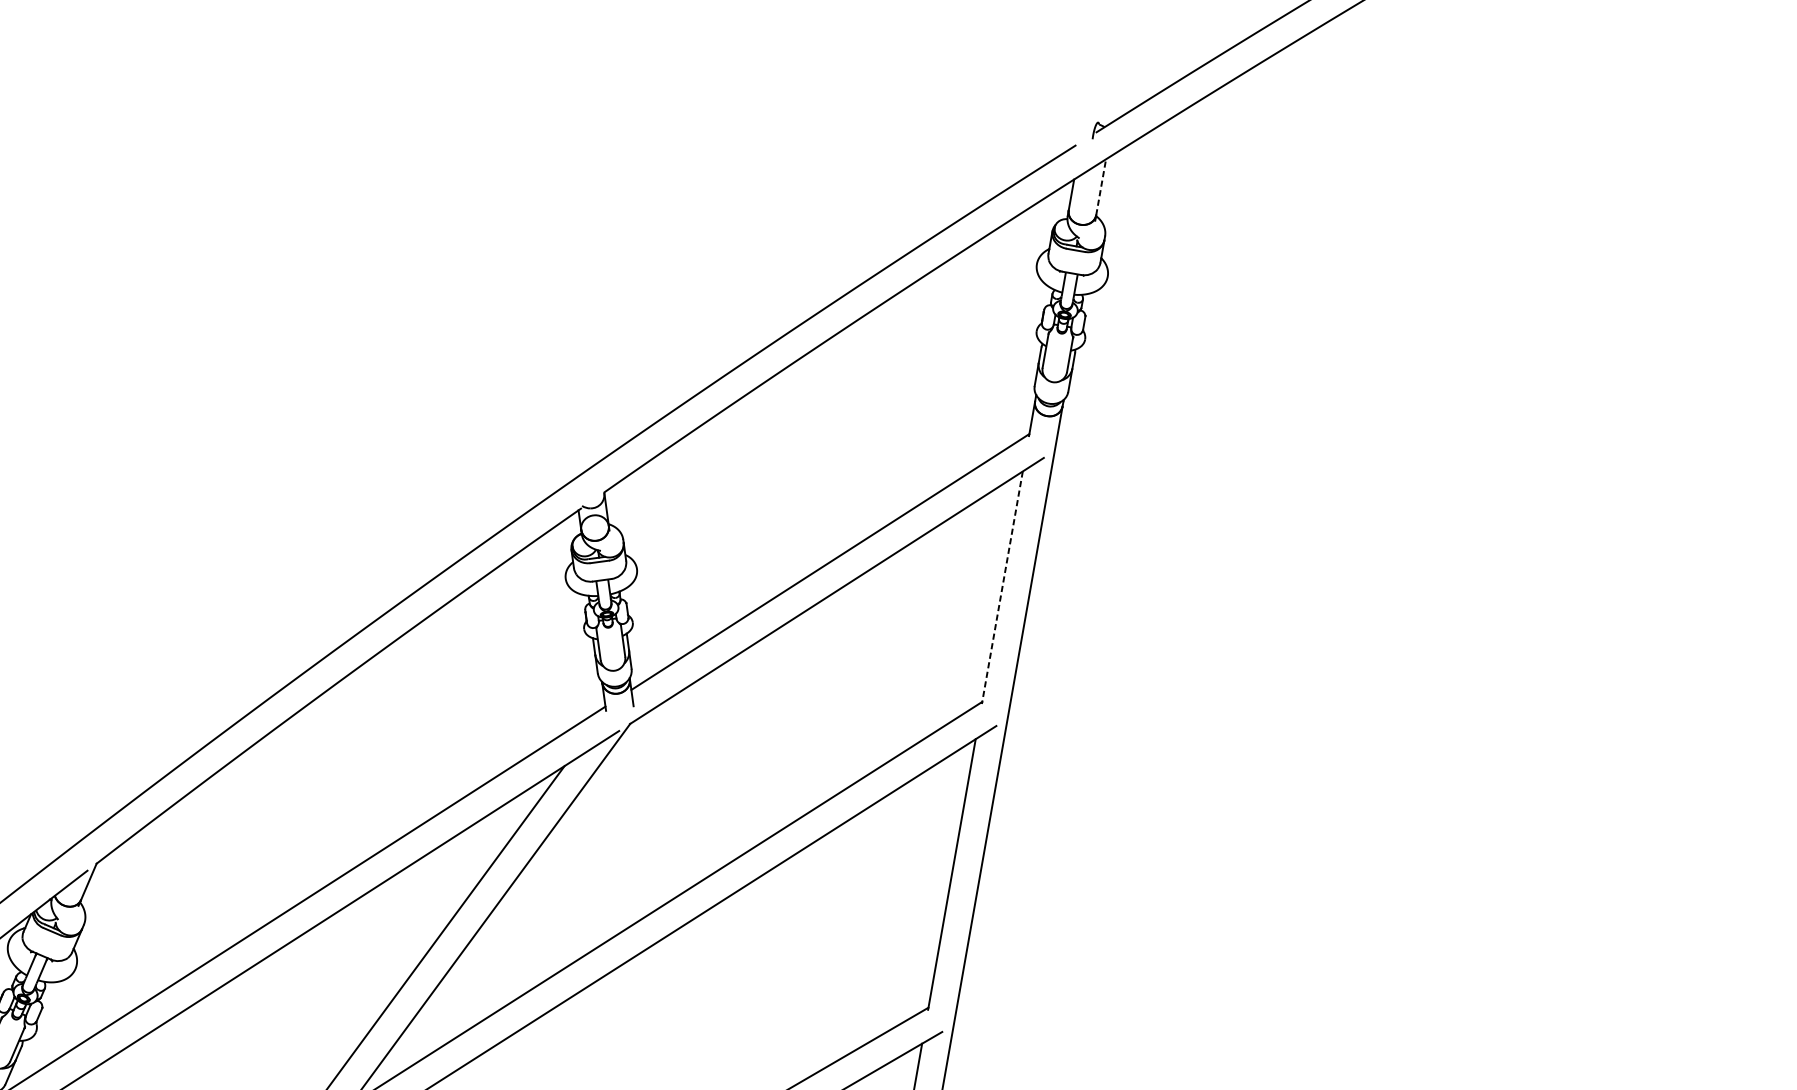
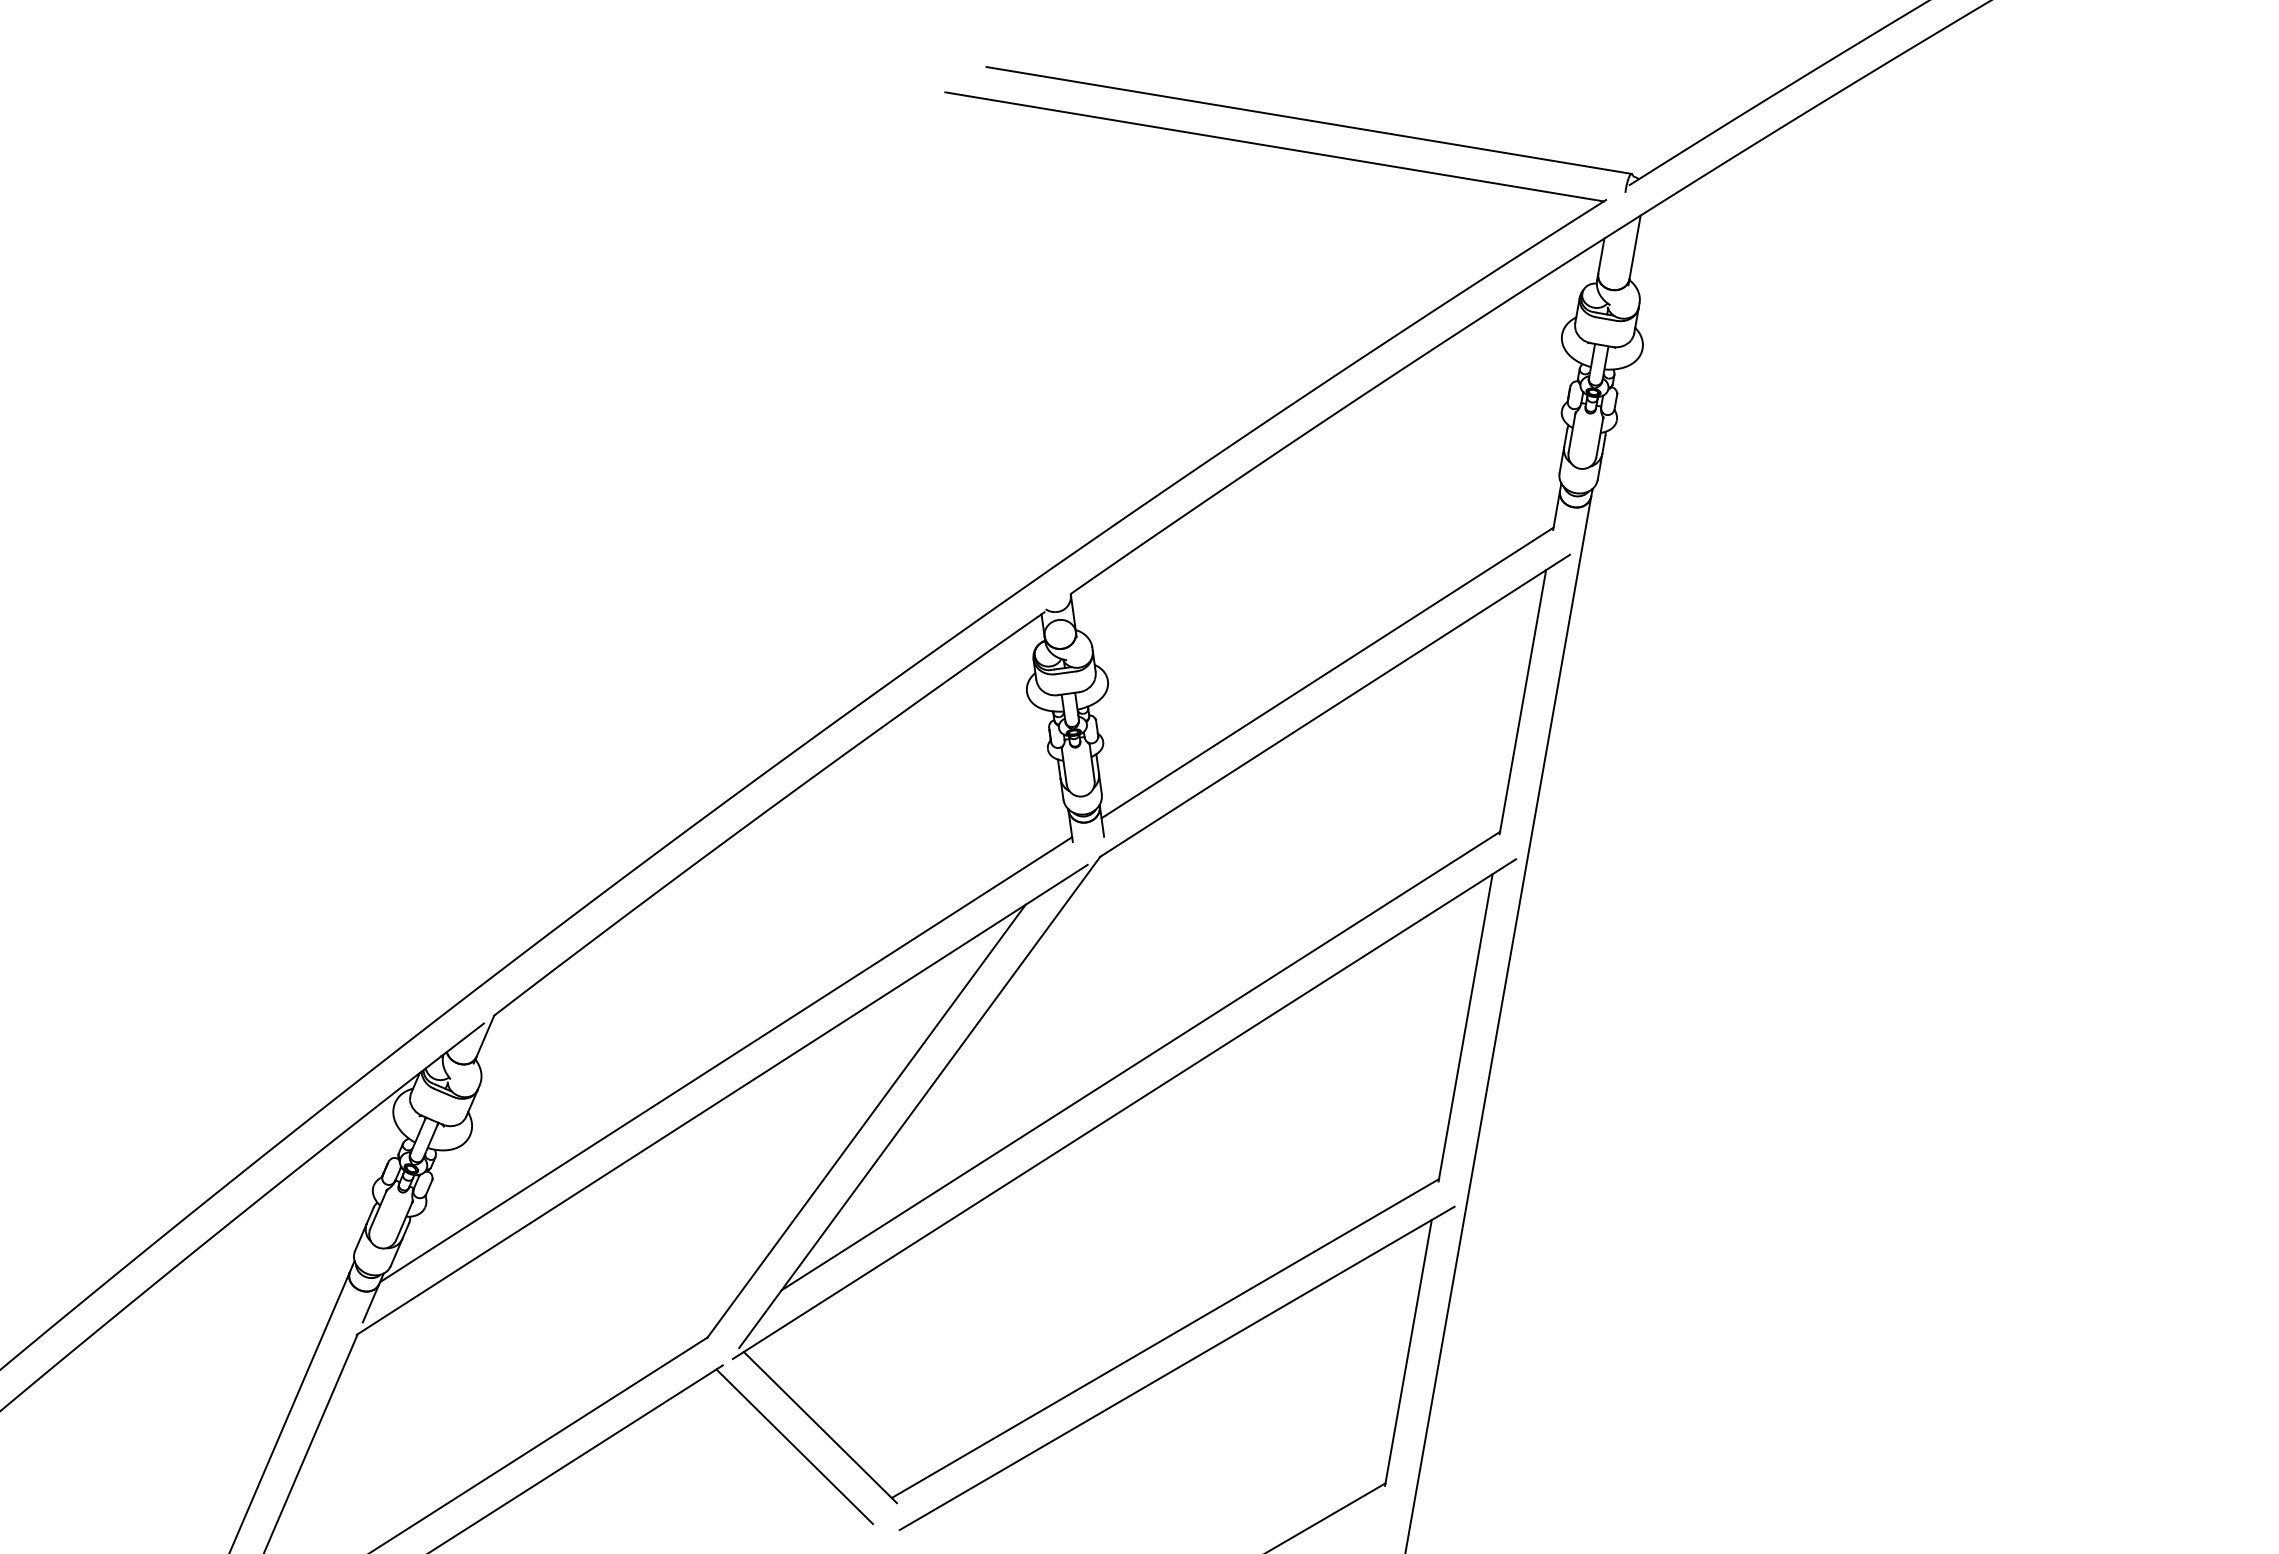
line: (813, 75) -> (1308, 120), added
line: (783, 98) -> (1274, 146), added
line: (1101, 186) -> (1635, 246), dashed -> solid
line: (1002, 588) -> (1522, 702), dashed -> solid

